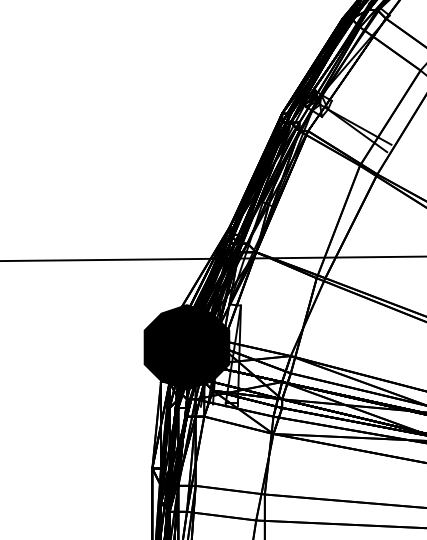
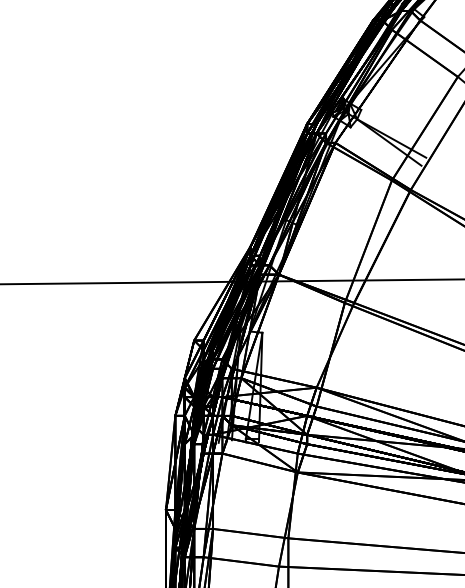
fill: (186, 347) -> (203, 378), removed

